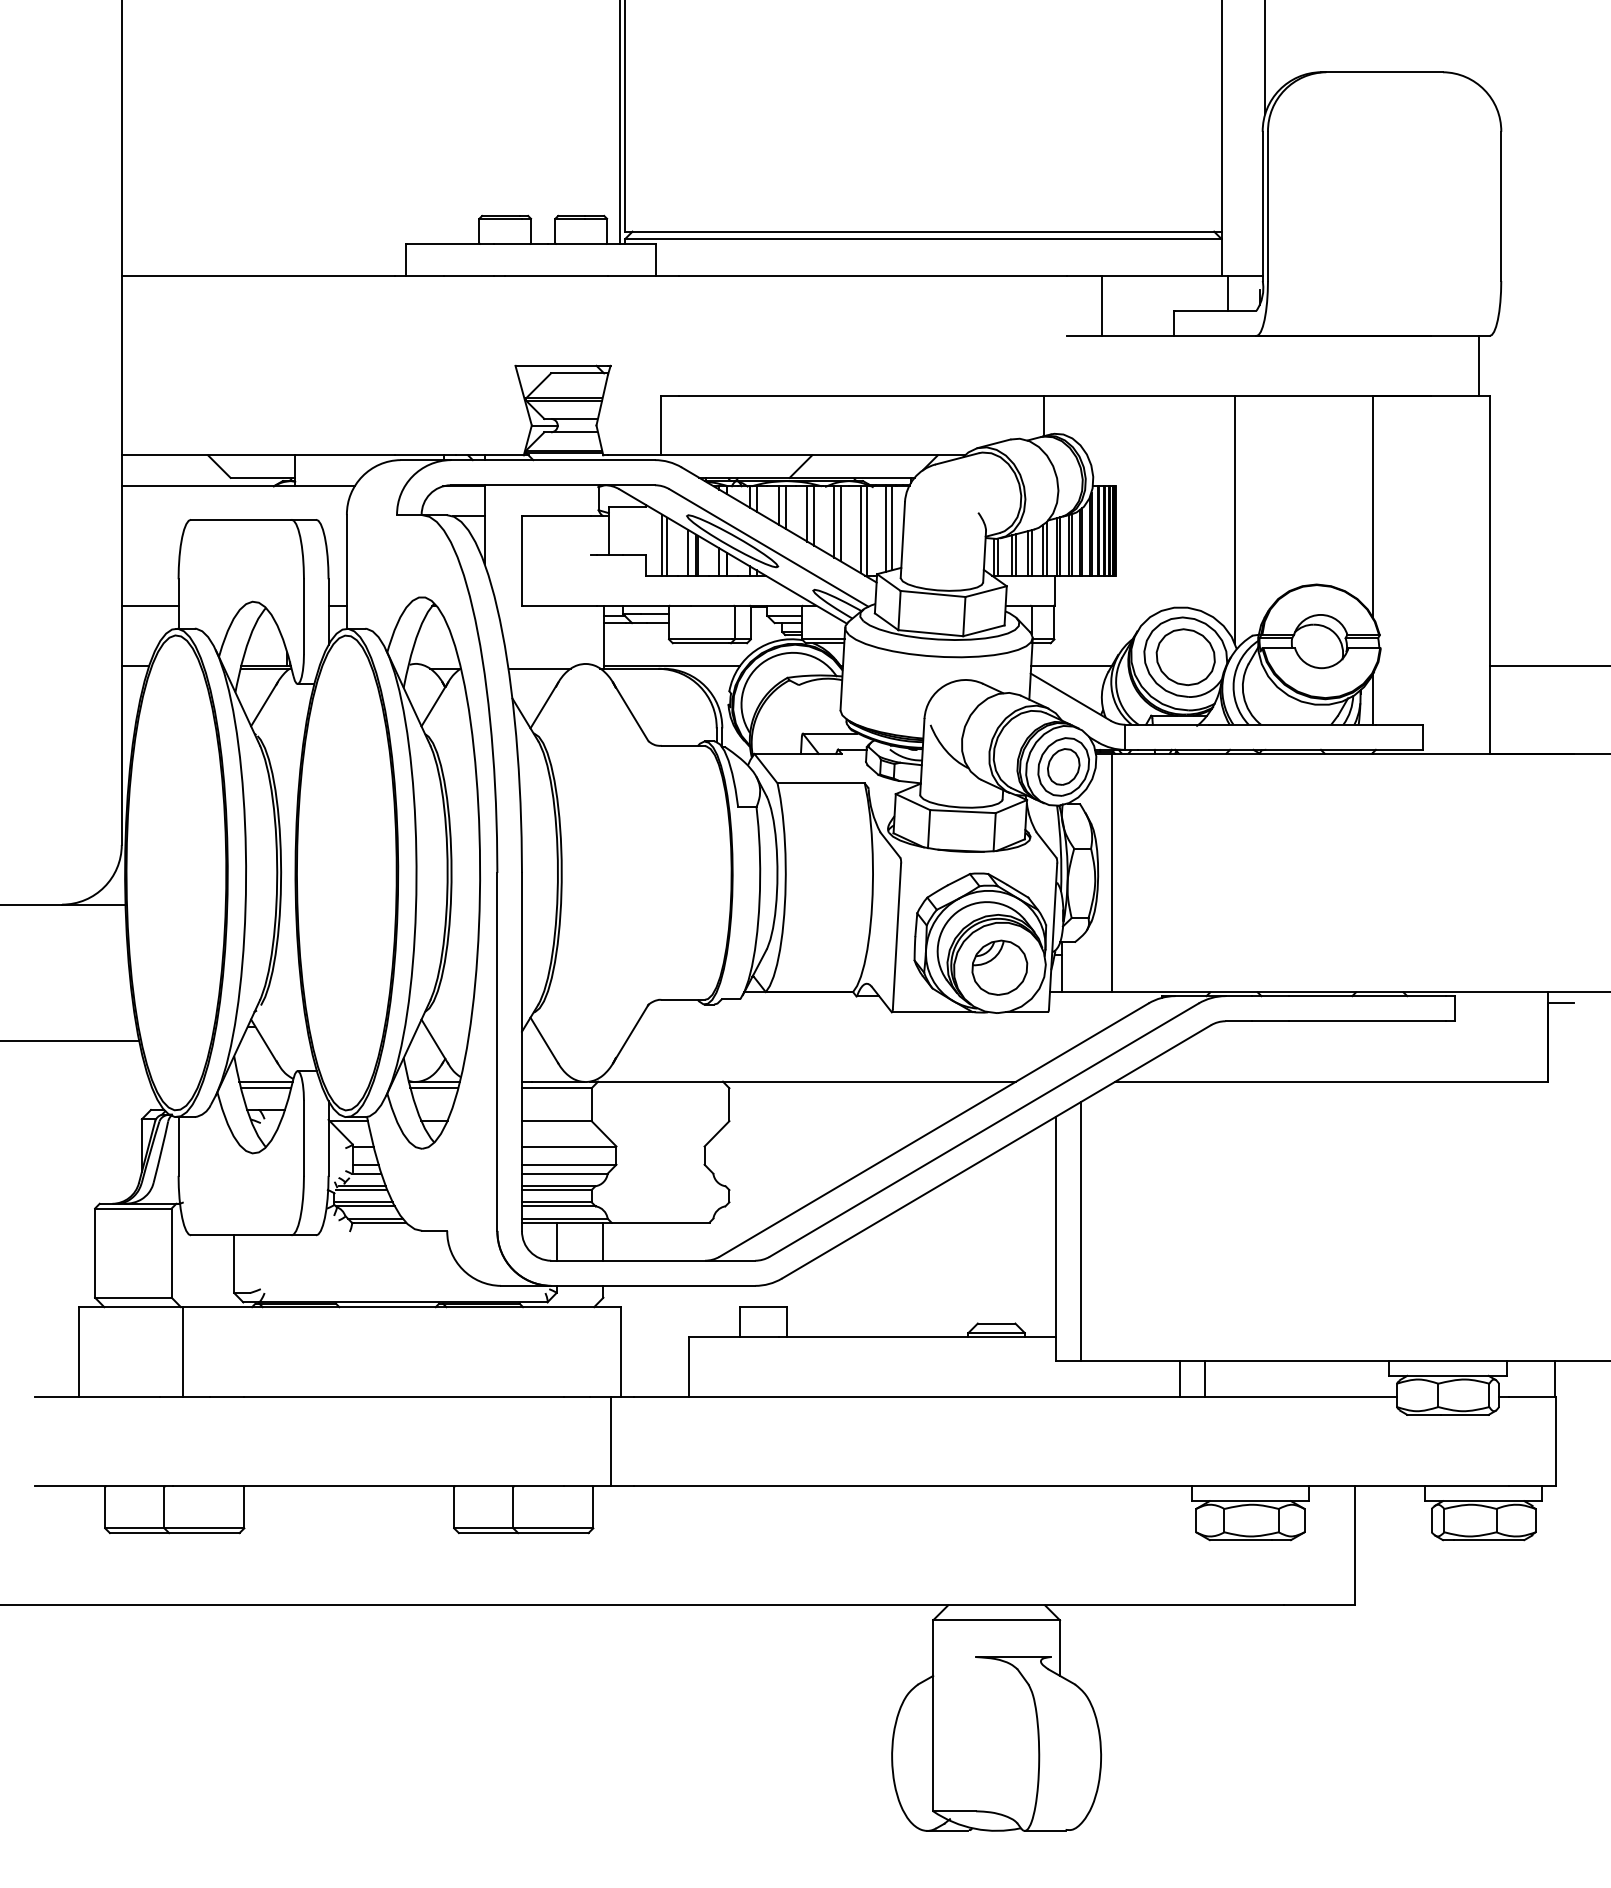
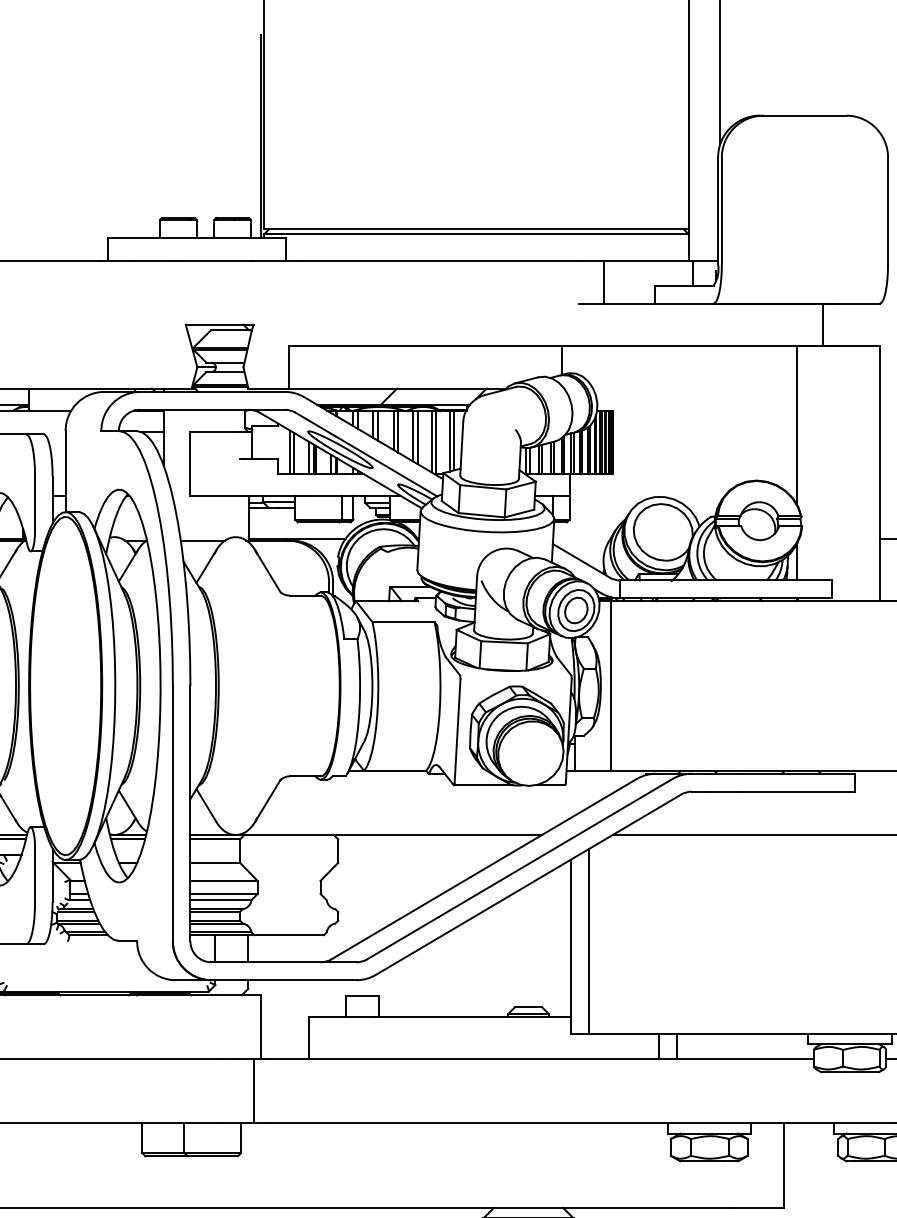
line: (1478, 365) -> (822, 324), moved
line: (1235, 519) -> (698, 434), removed
part: (1185, 657) -> (663, 532), removed
line: (1071, 666) -> (581, 538), removed
part: (999, 967) -> (530, 753), removed

